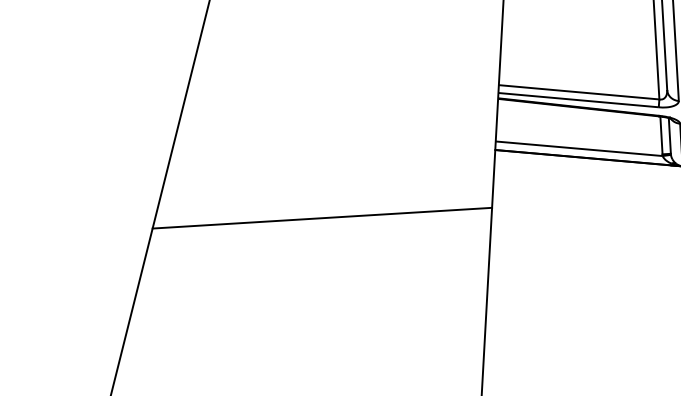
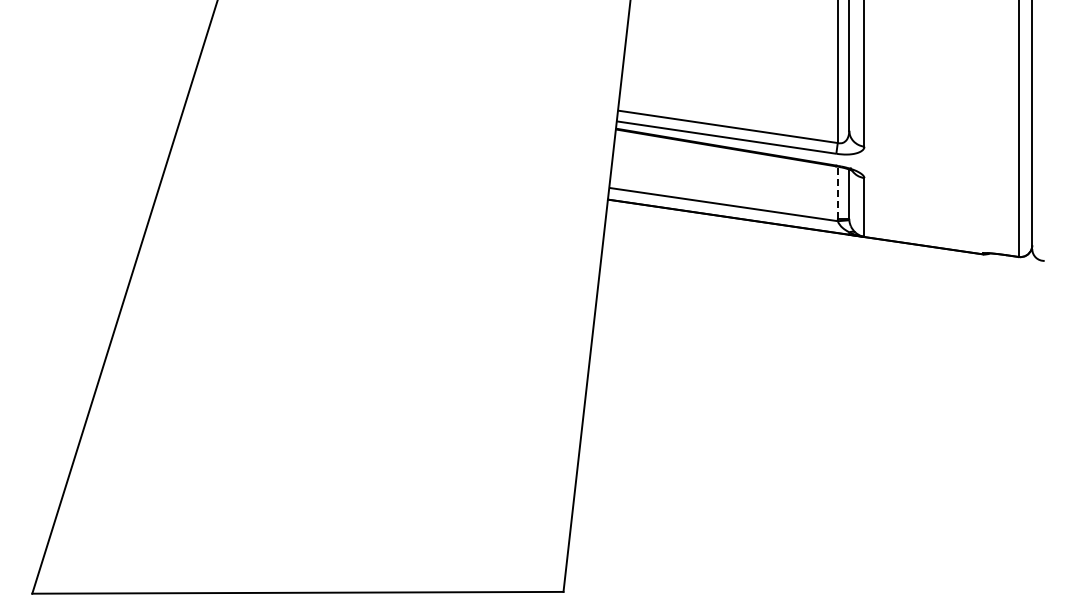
line: (661, 135) -> (837, 192), solid -> dashed
line: (322, 218) -> (364, 279), removed

